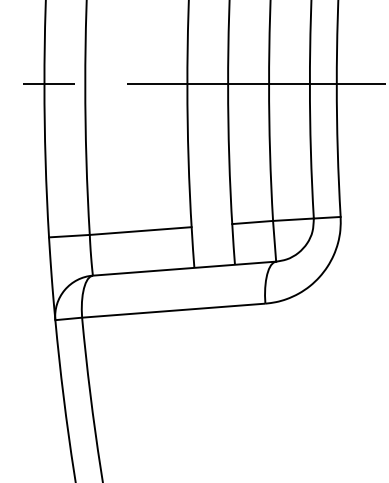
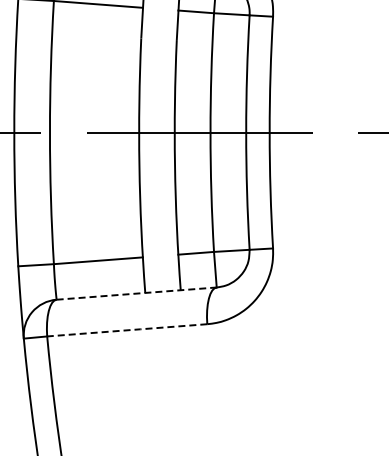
line: (185, 268) -> (137, 293), solid -> dashed
line: (174, 310) -> (127, 330), solid -> dashed

